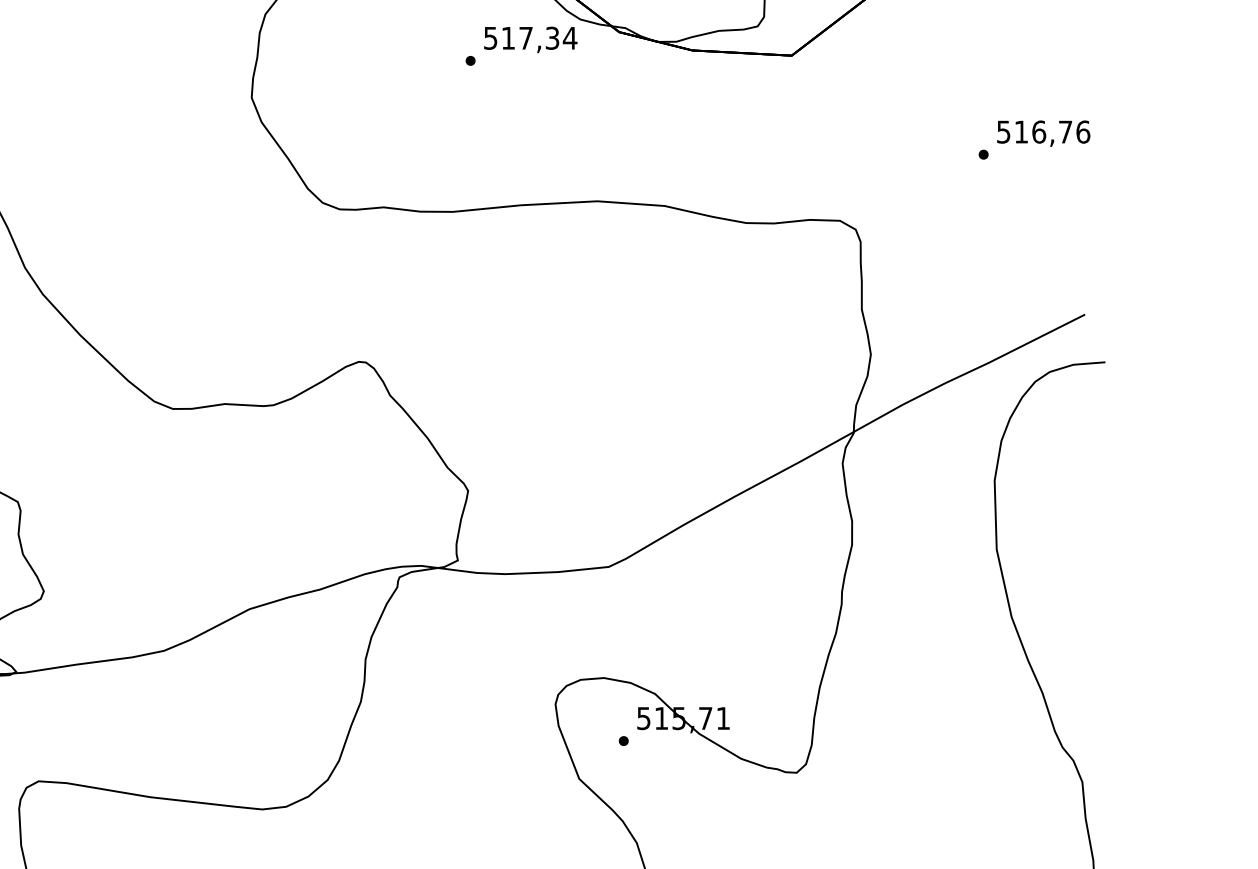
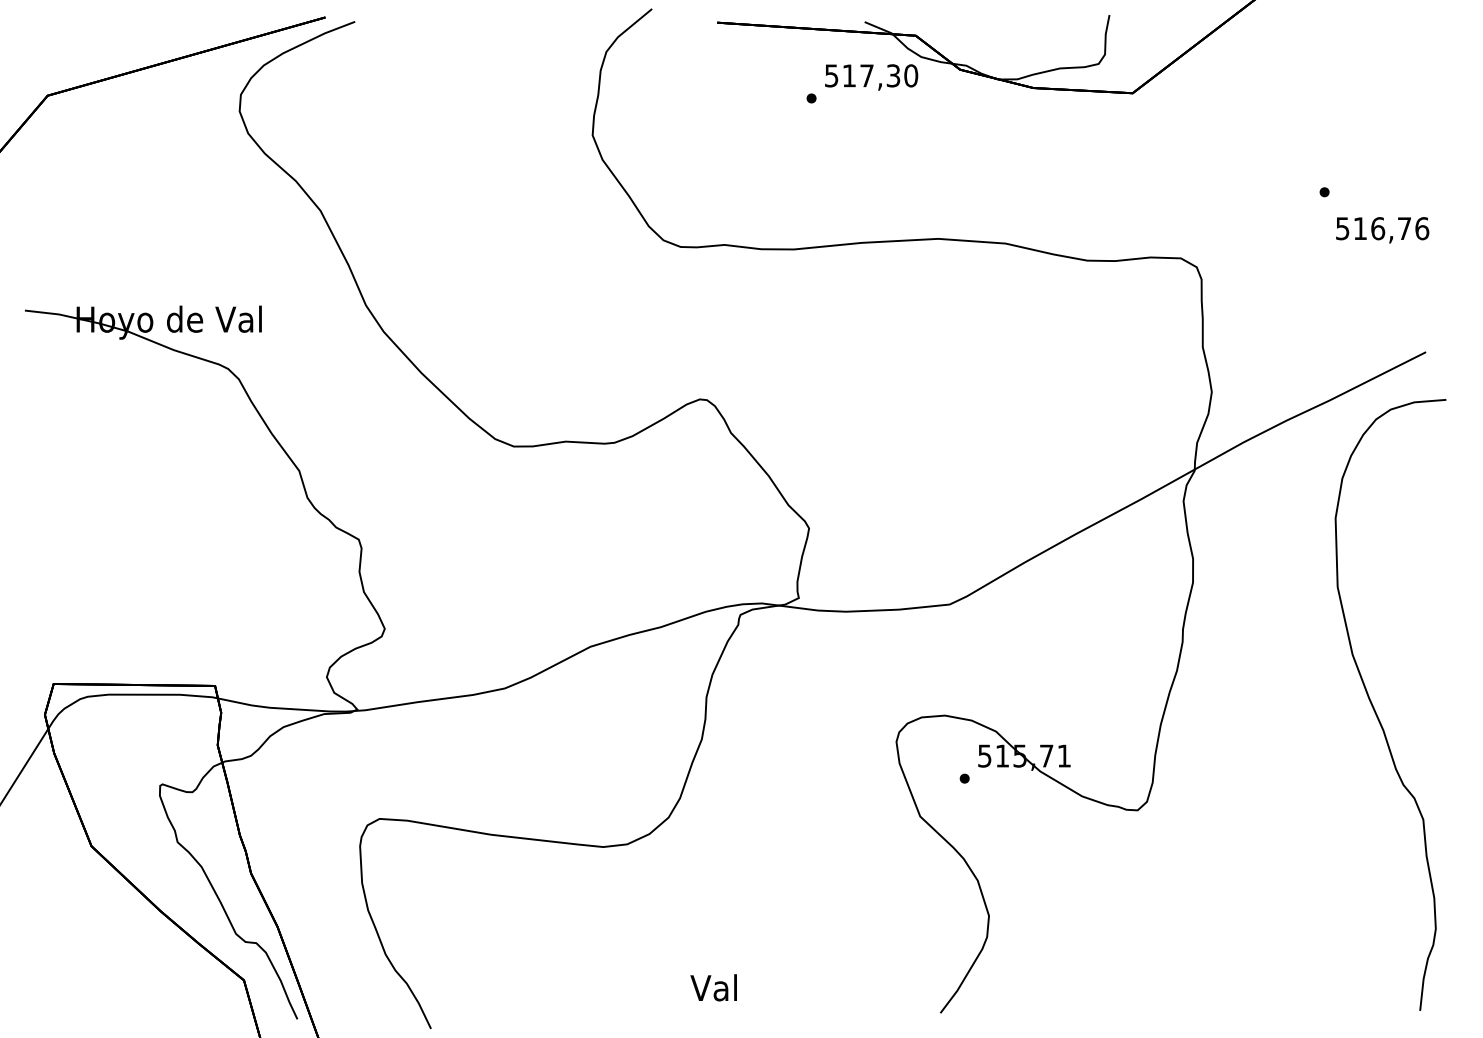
text: (569, 37) -> (910, 75), 517,34 -> 517,30
text: (1043, 133) -> (1382, 230), moved

